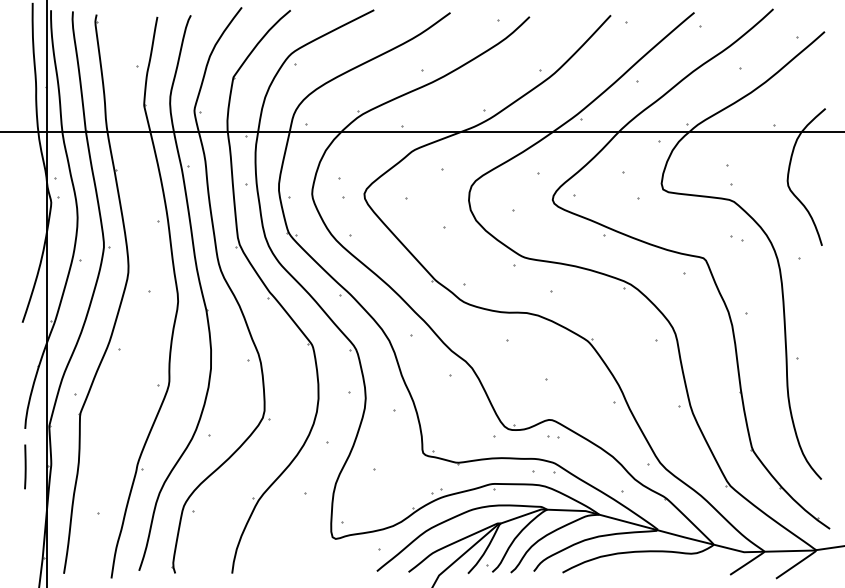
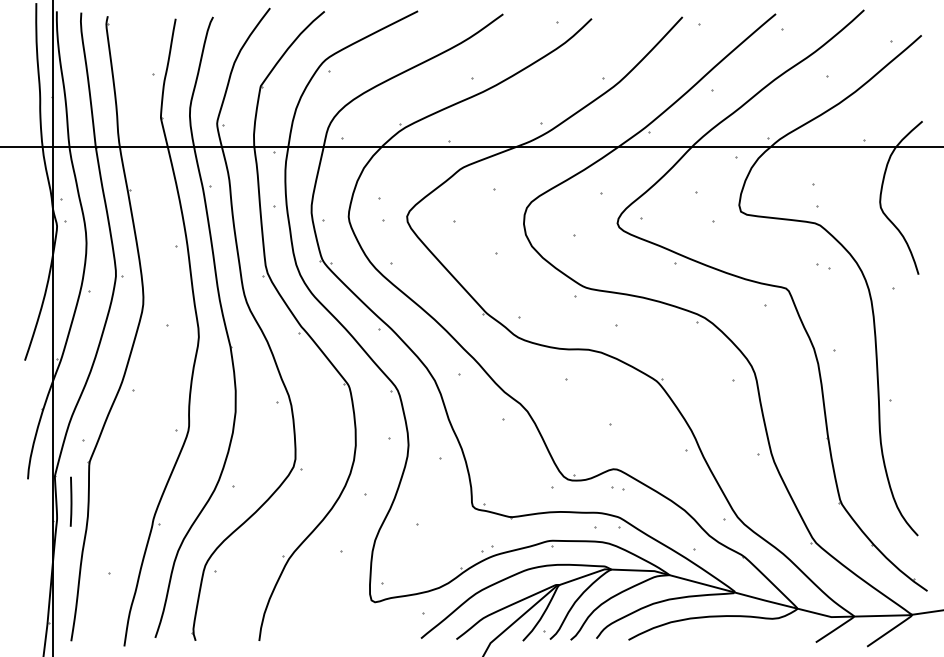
line: (24, 466) -> (70, 501), moved

